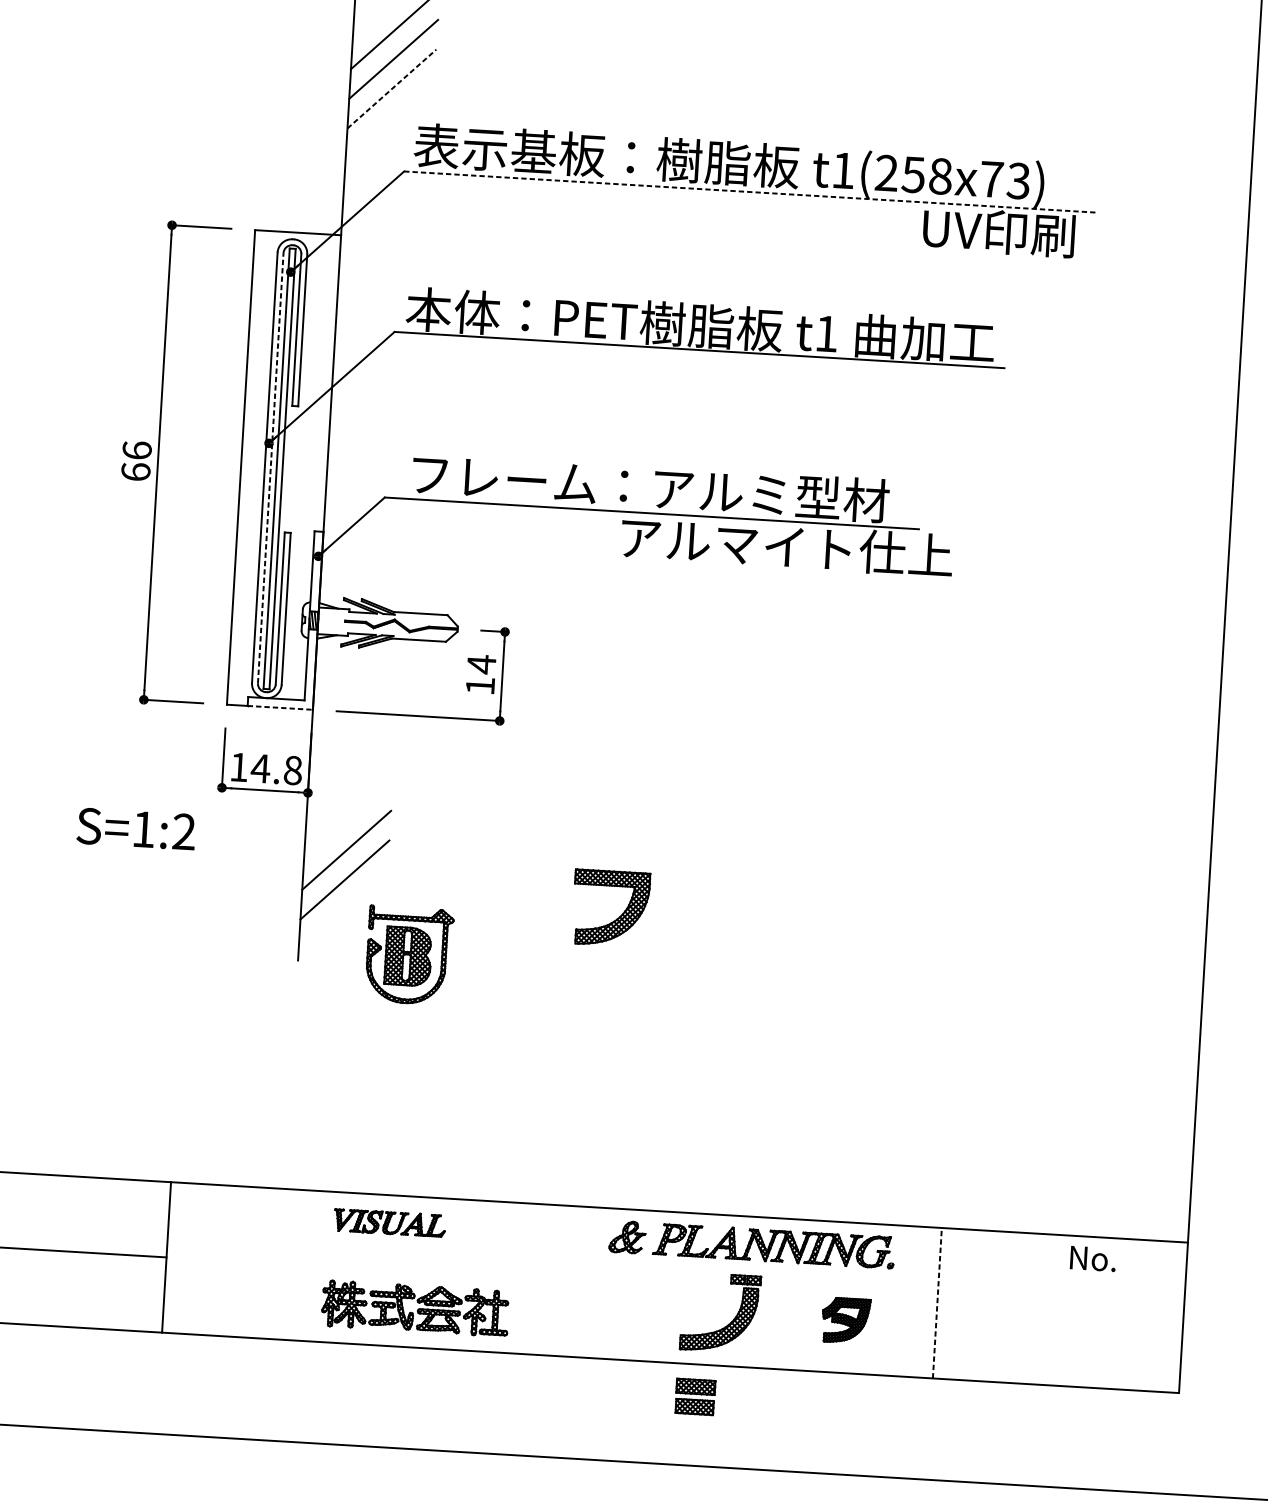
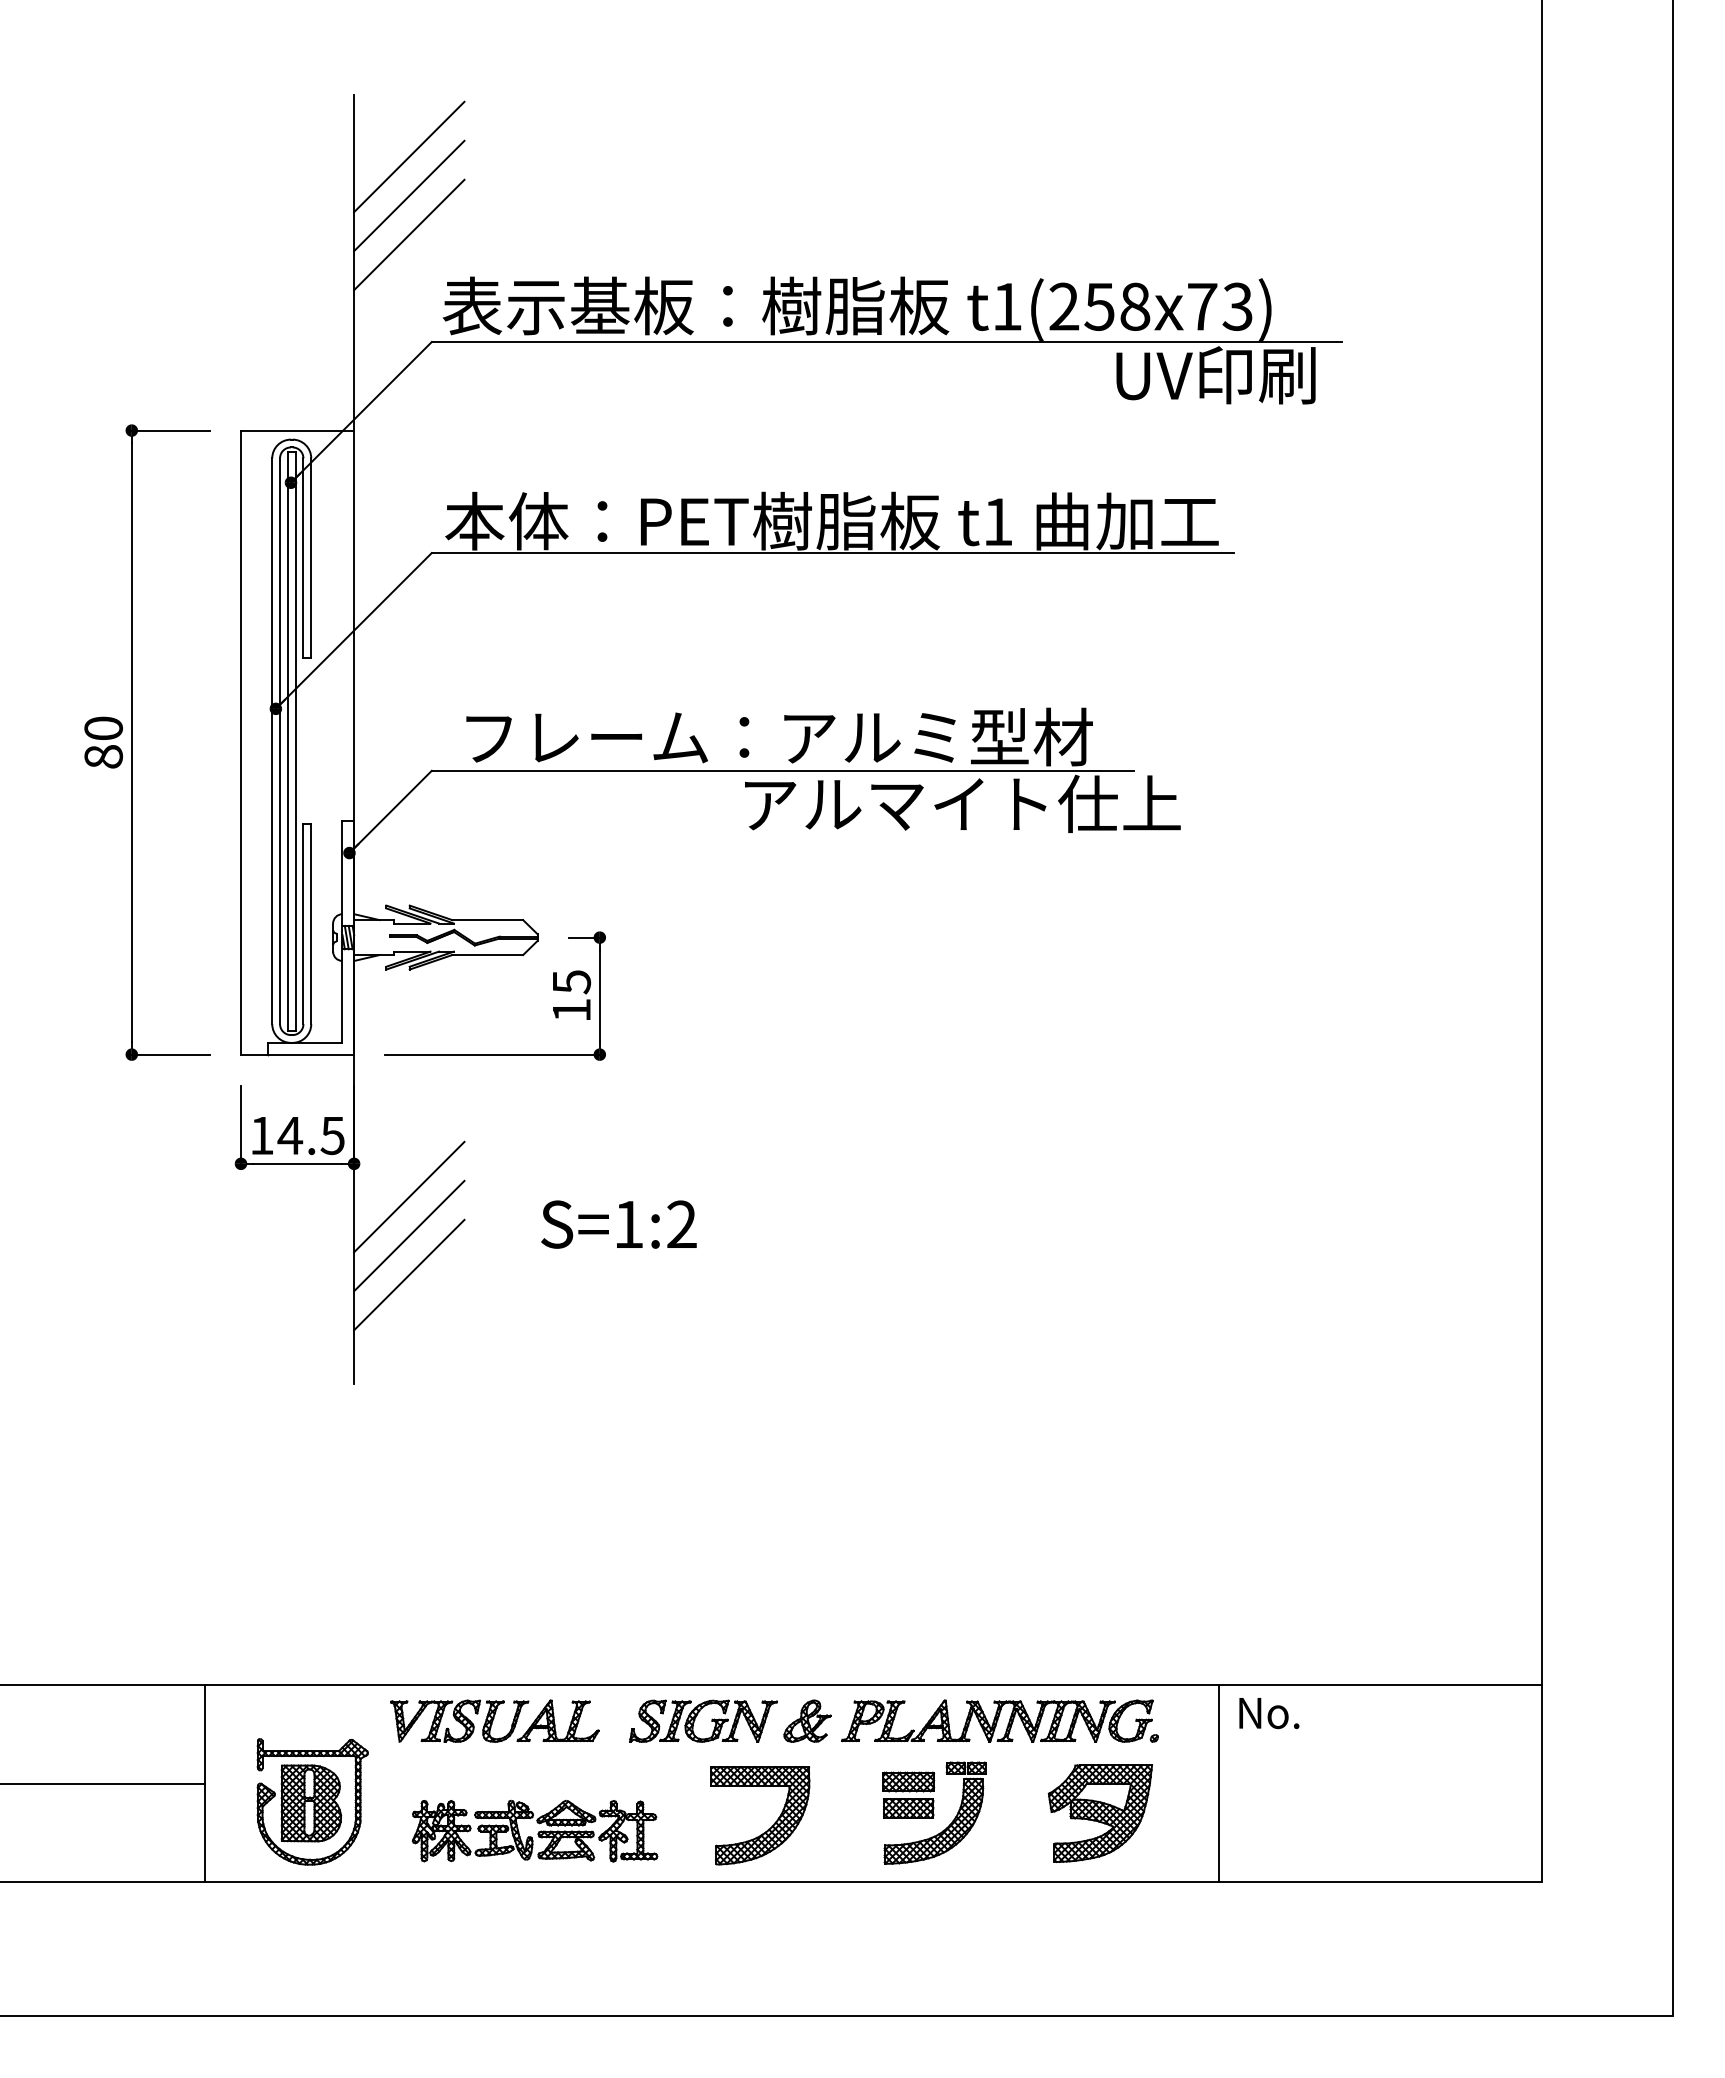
line: (392, 88) -> (409, 234), dashed -> solid
line: (749, 192) -> (886, 342), dashed -> solid
text: (136, 461) -> (103, 742), 66 -> 80
line: (271, 468) -> (280, 741), dashed -> solid
text: (482, 664) -> (572, 982), 14 -> 15
line: (280, 707) -> (311, 1054), dashed -> solid
text: (292, 770) -> (332, 1135), 14.8 -> 14.5
line: (348, 820) -> (409, 1196), added
text: (135, 828) -> (618, 1224), moved
part: (616, 918) -> (768, 1828), moved
part: (409, 955) -> (312, 1801), moved
part: (389, 1222) -> (494, 1720), size x1.43
part: (543, 1229) -> (696, 1717), added
text: (1093, 1259) -> (1269, 1713), moved
line: (937, 1303) -> (1218, 1783), dashed -> solid
part: (845, 1320) -> (1099, 1813), size x1.67
part: (695, 1396) -> (908, 1794), moved

